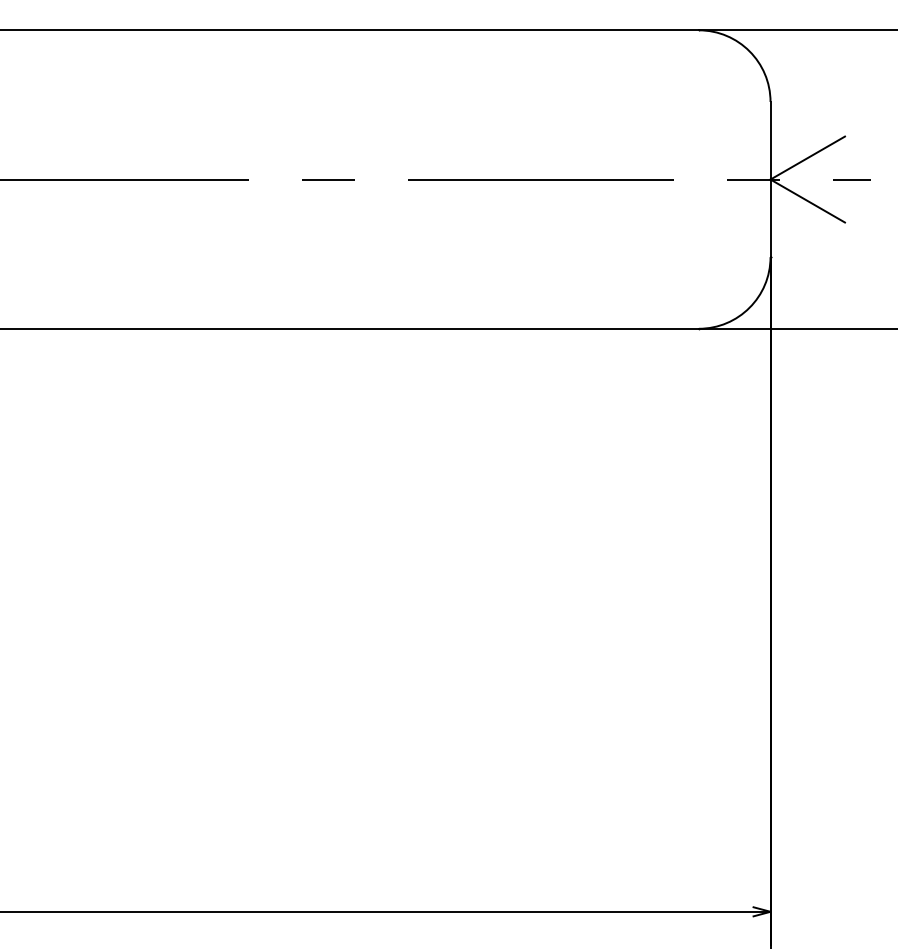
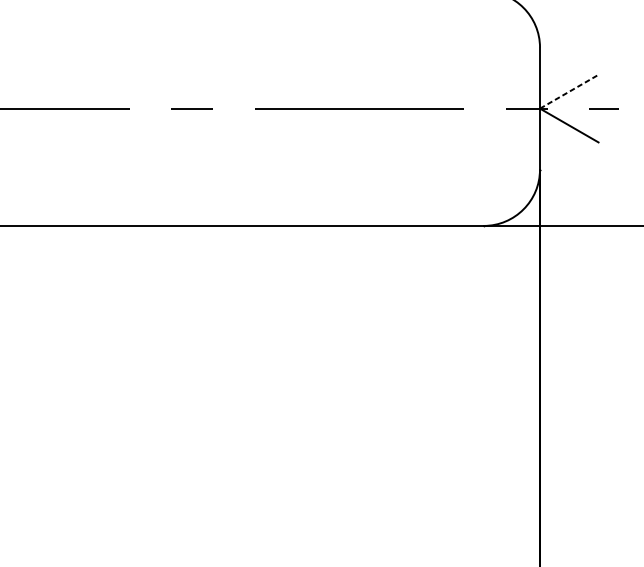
line: (807, 158) -> (569, 92), solid -> dashed

